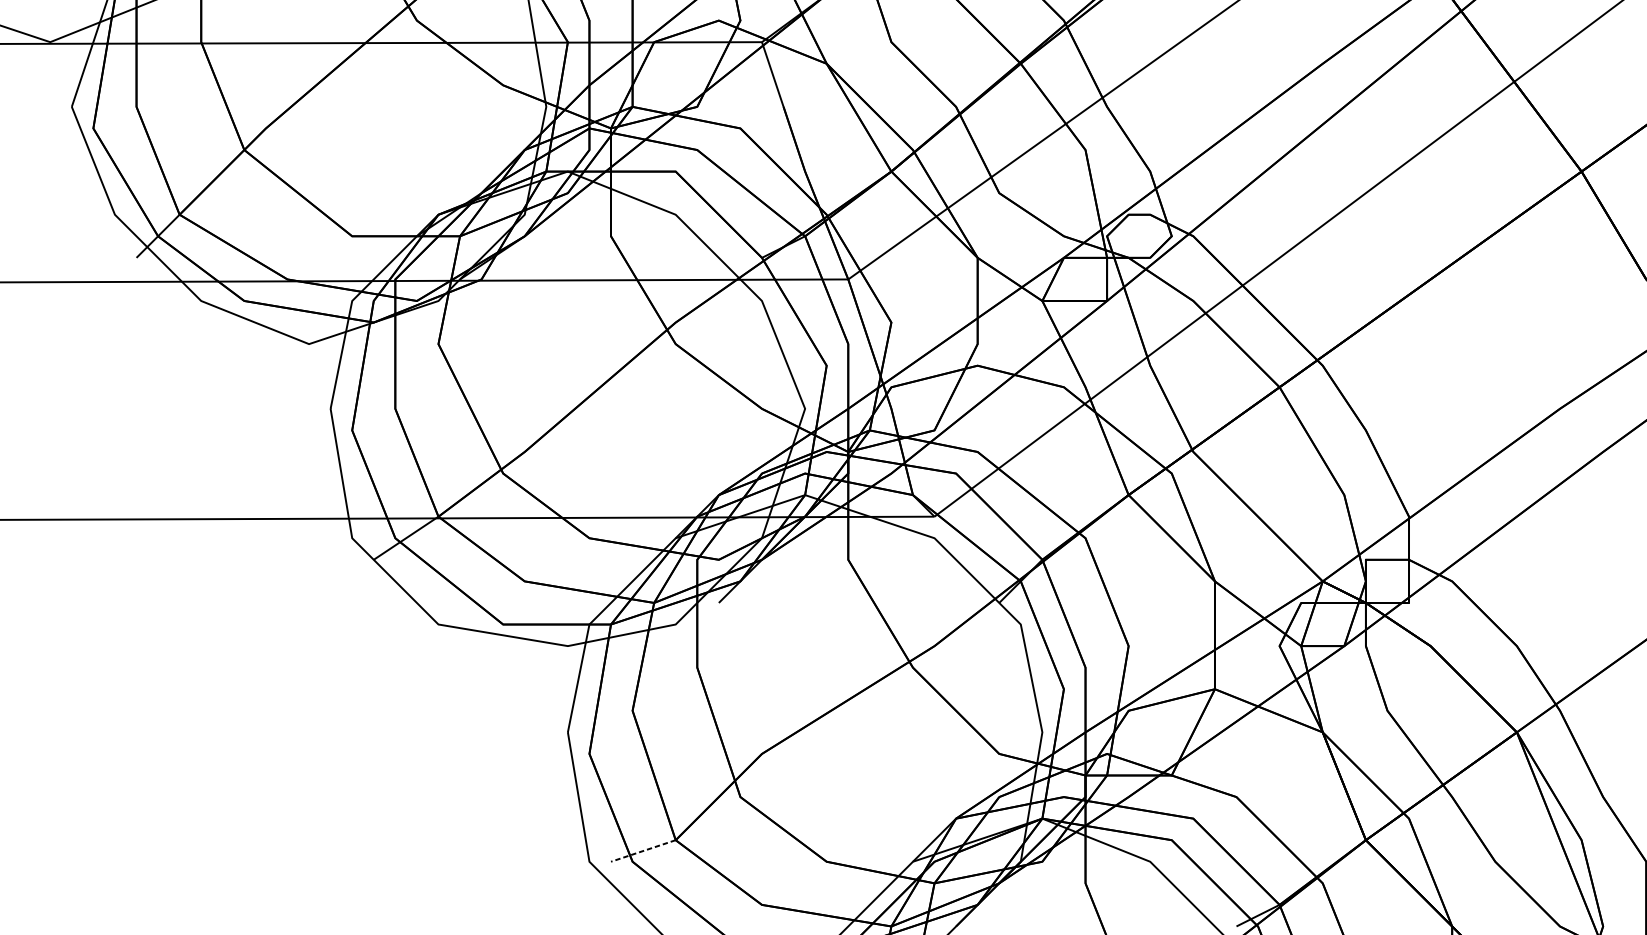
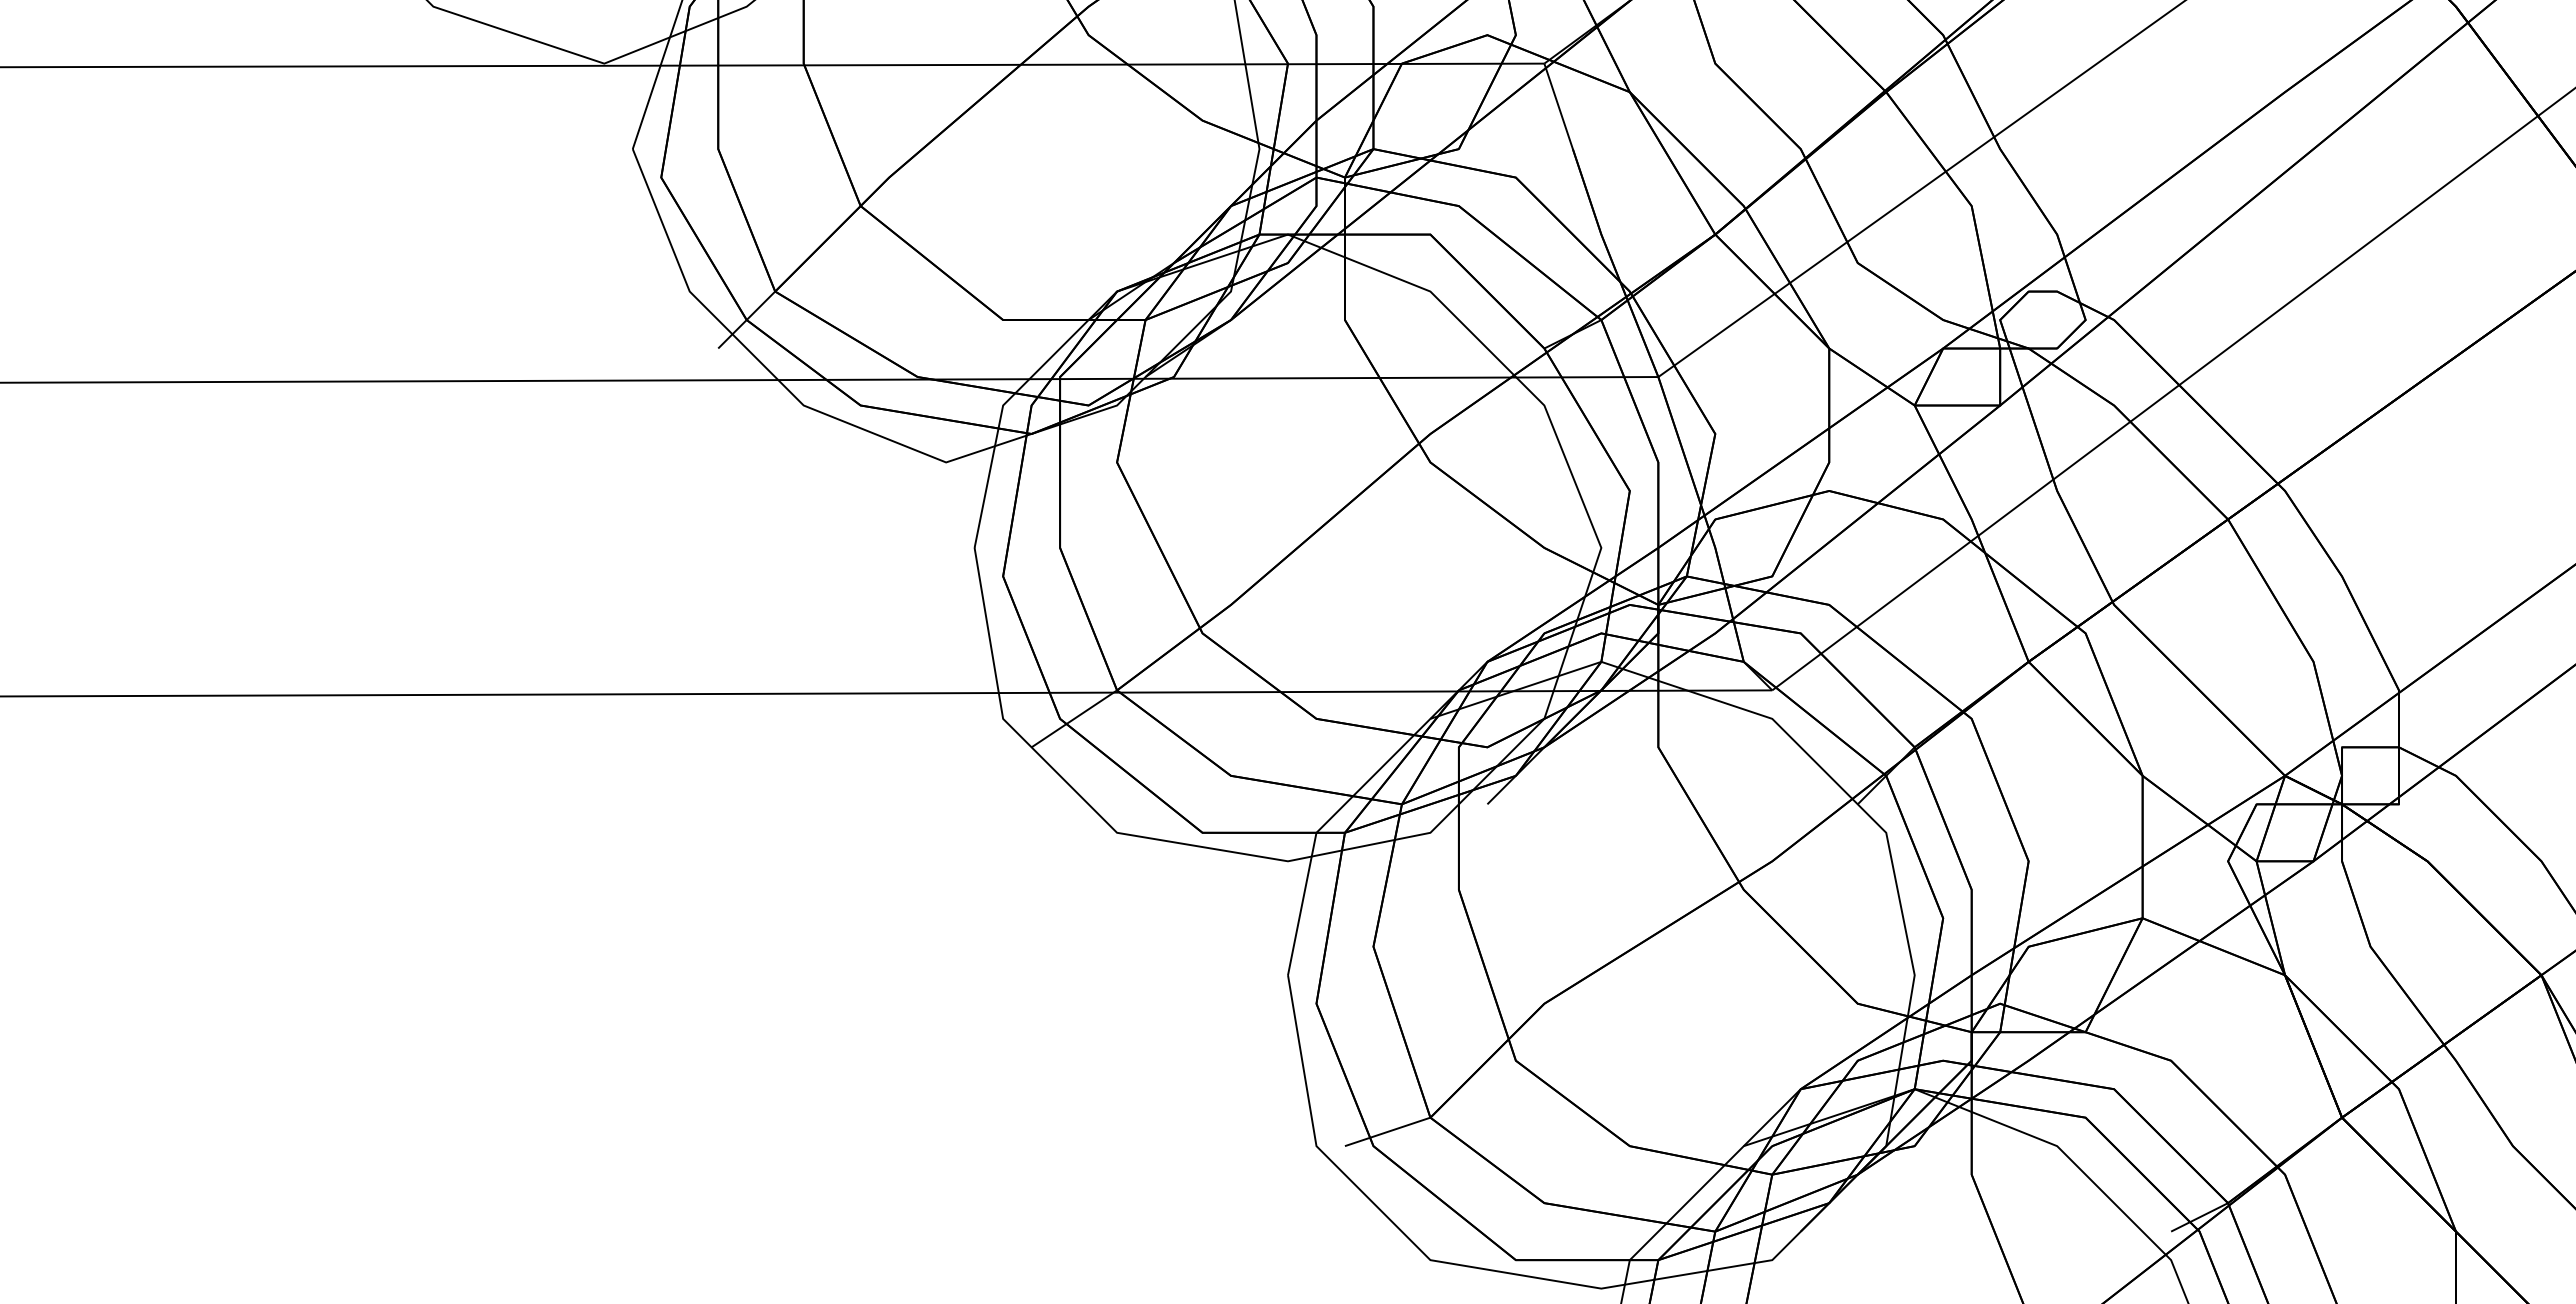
line: (643, 851) -> (1387, 1132), dashed -> solid

